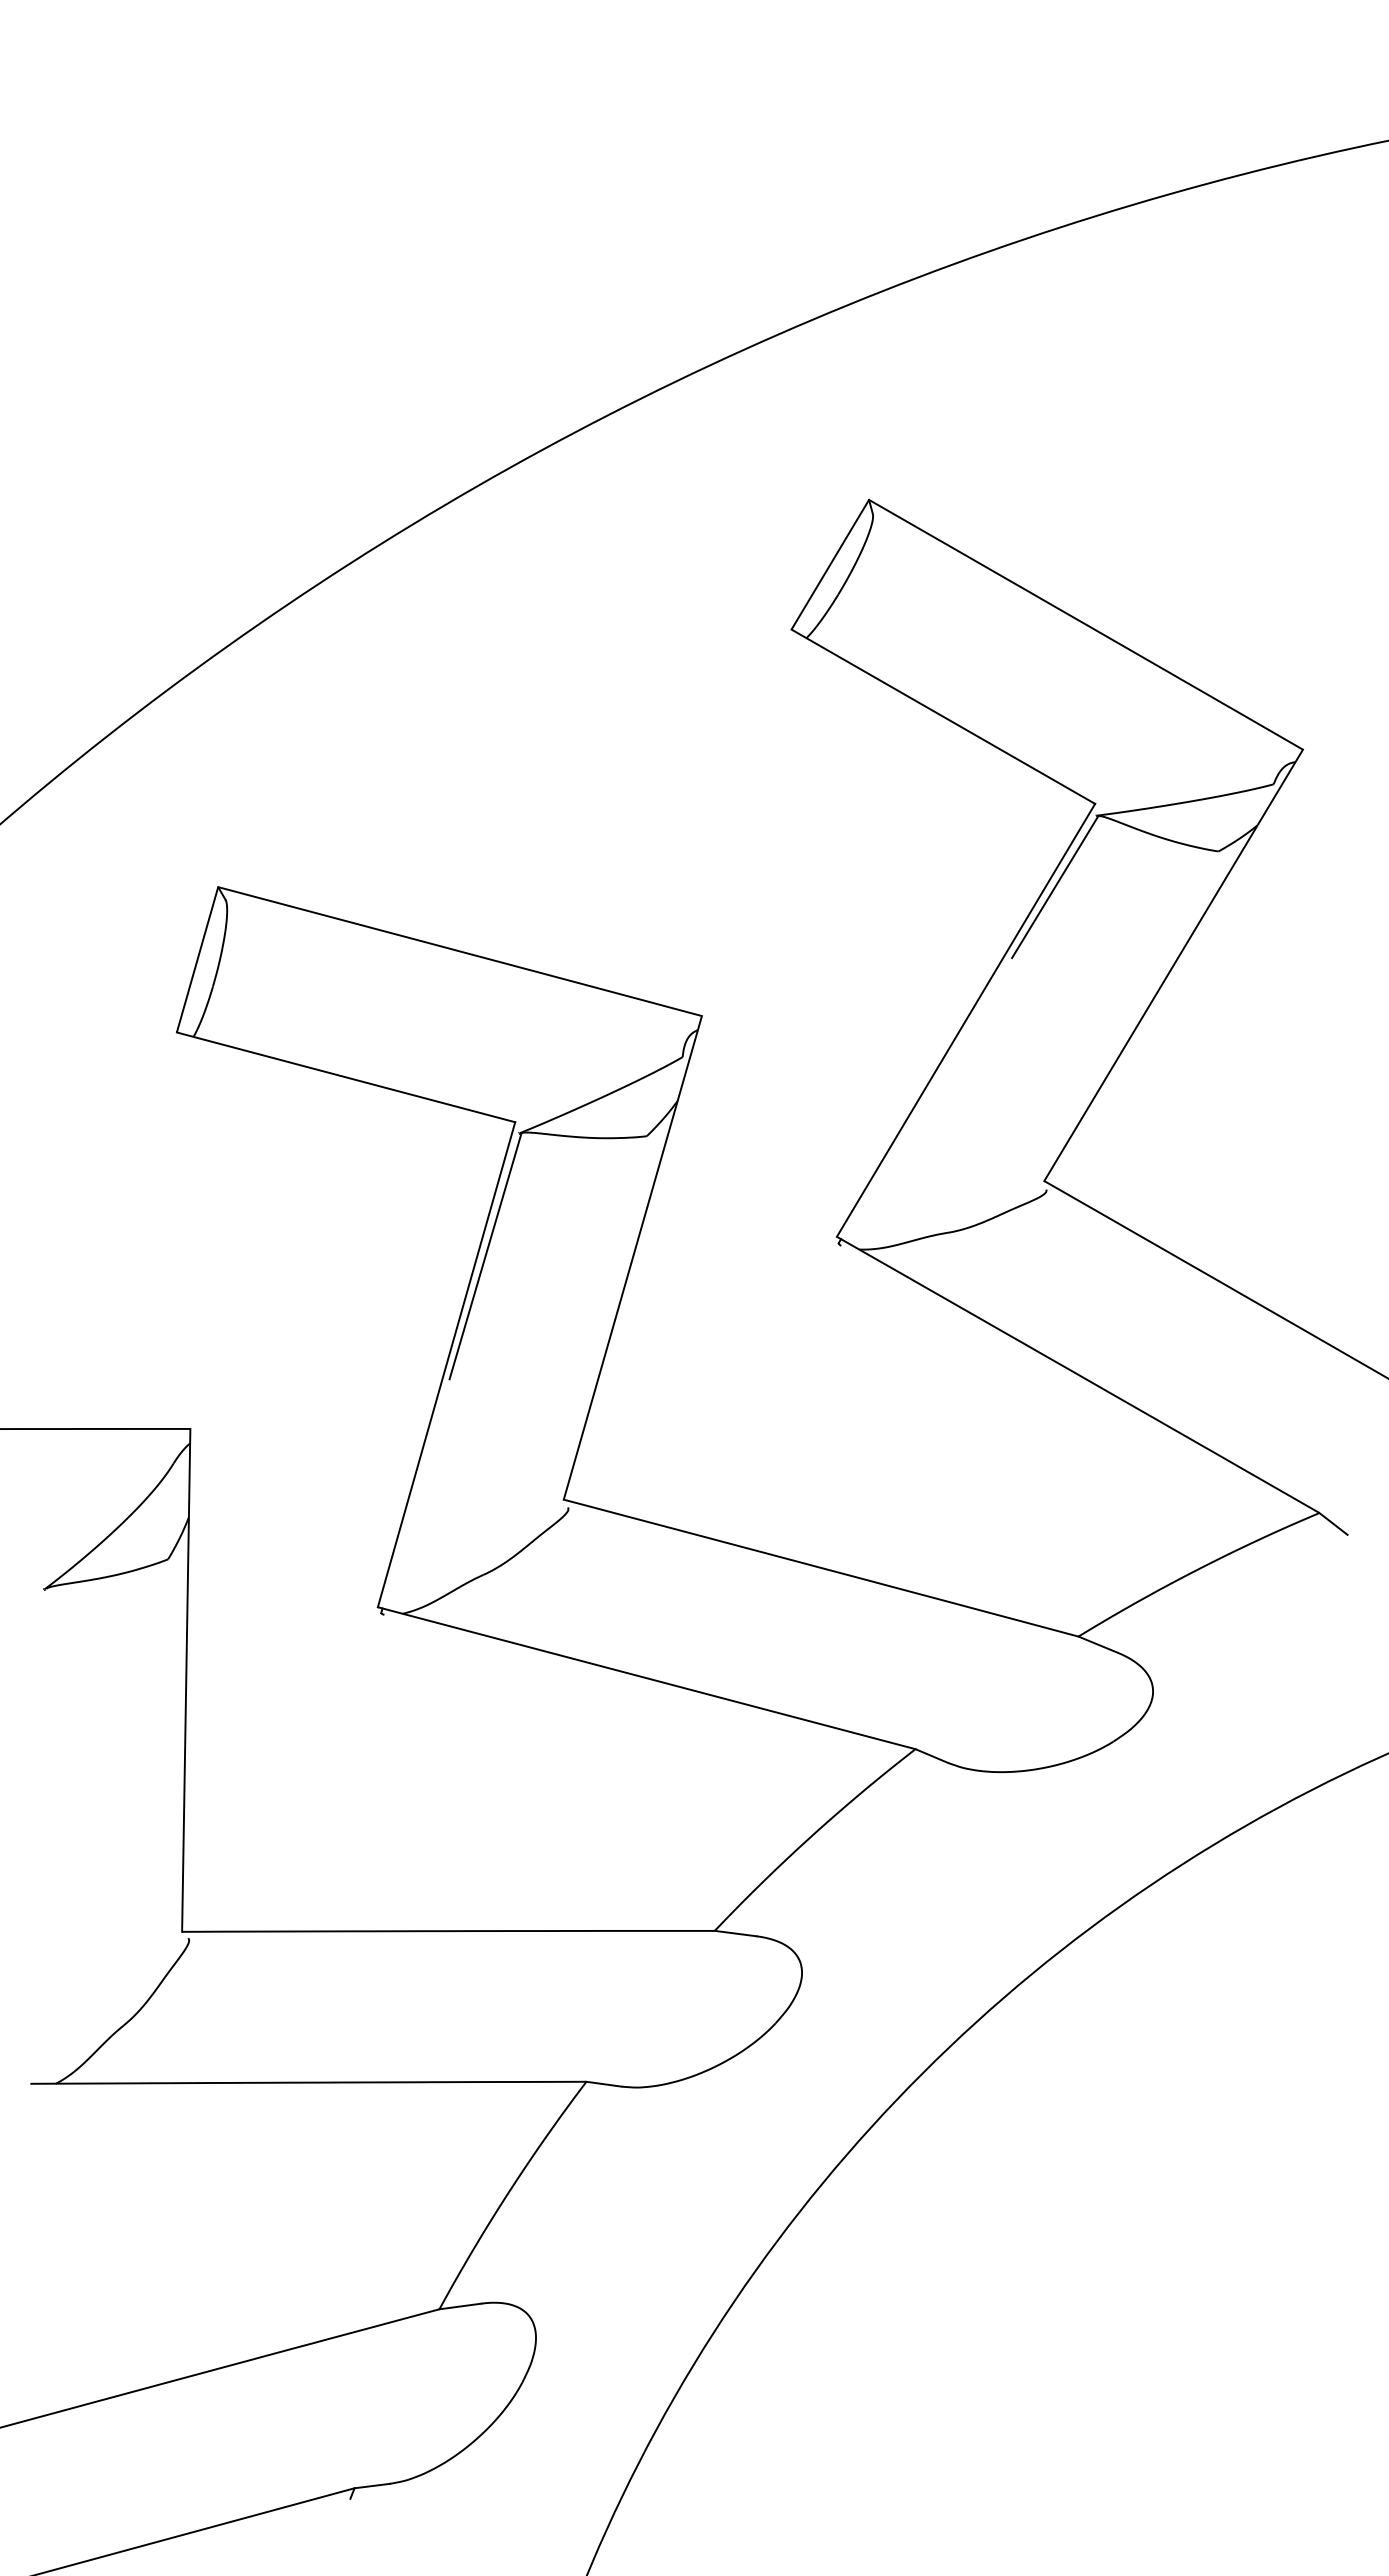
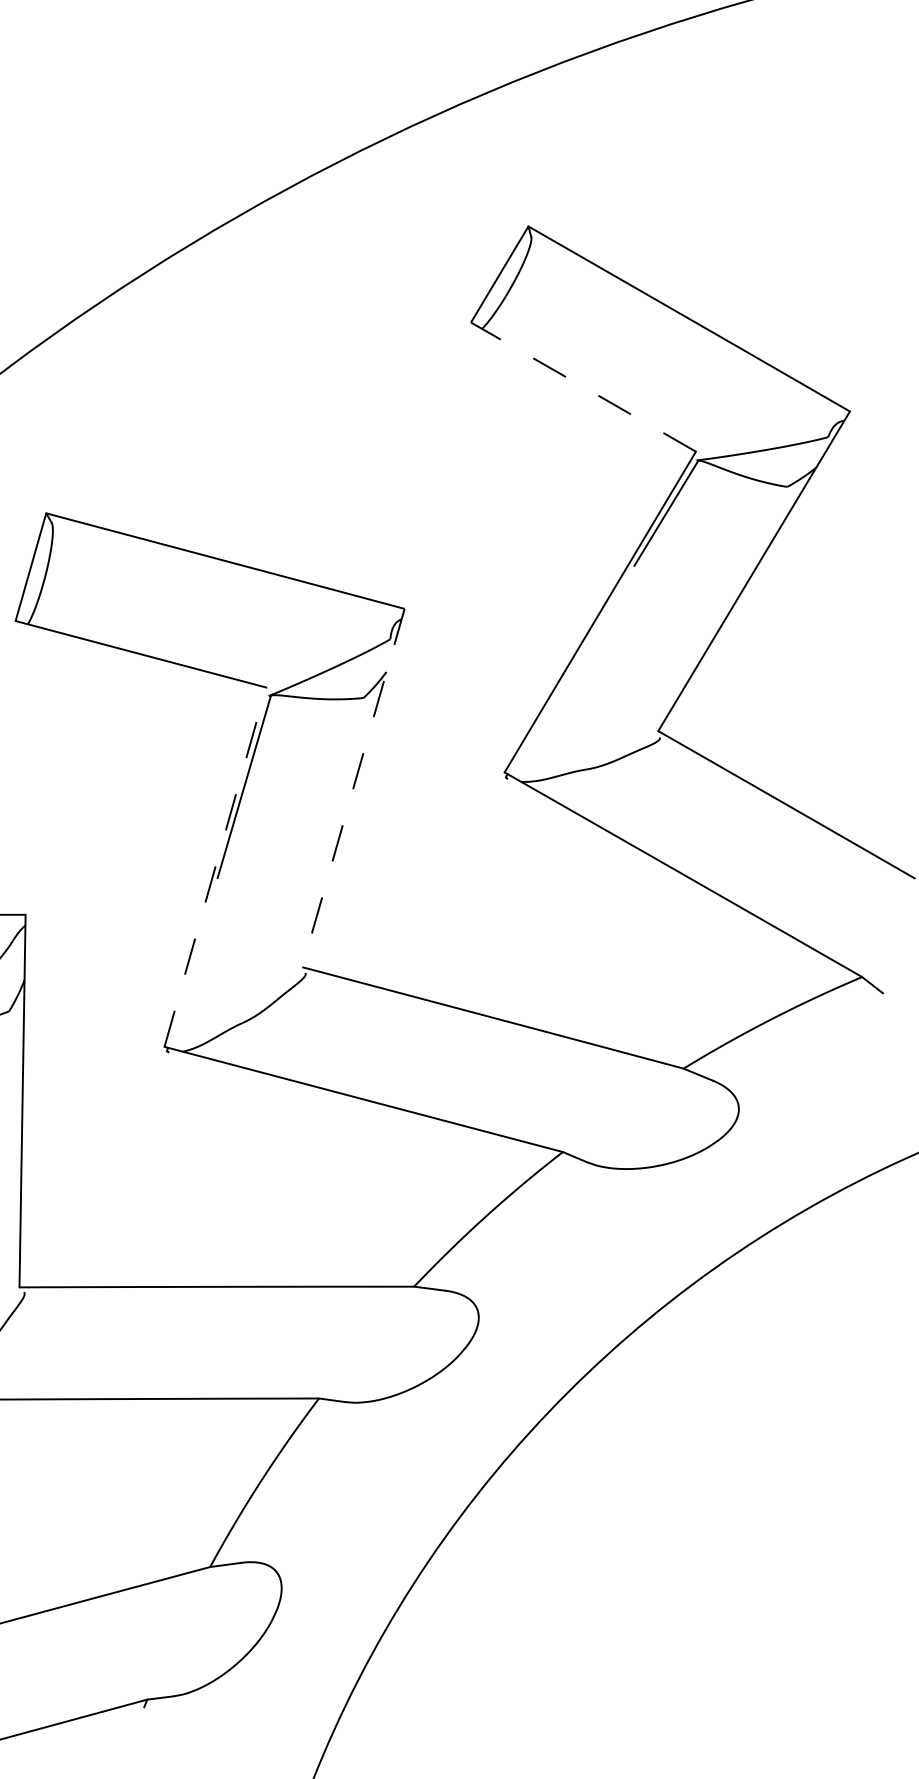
line: (942, 716) -> (582, 386), solid -> dashed
line: (632, 1258) -> (353, 788), solid -> dashed
line: (446, 1364) -> (215, 867), solid -> dashed

